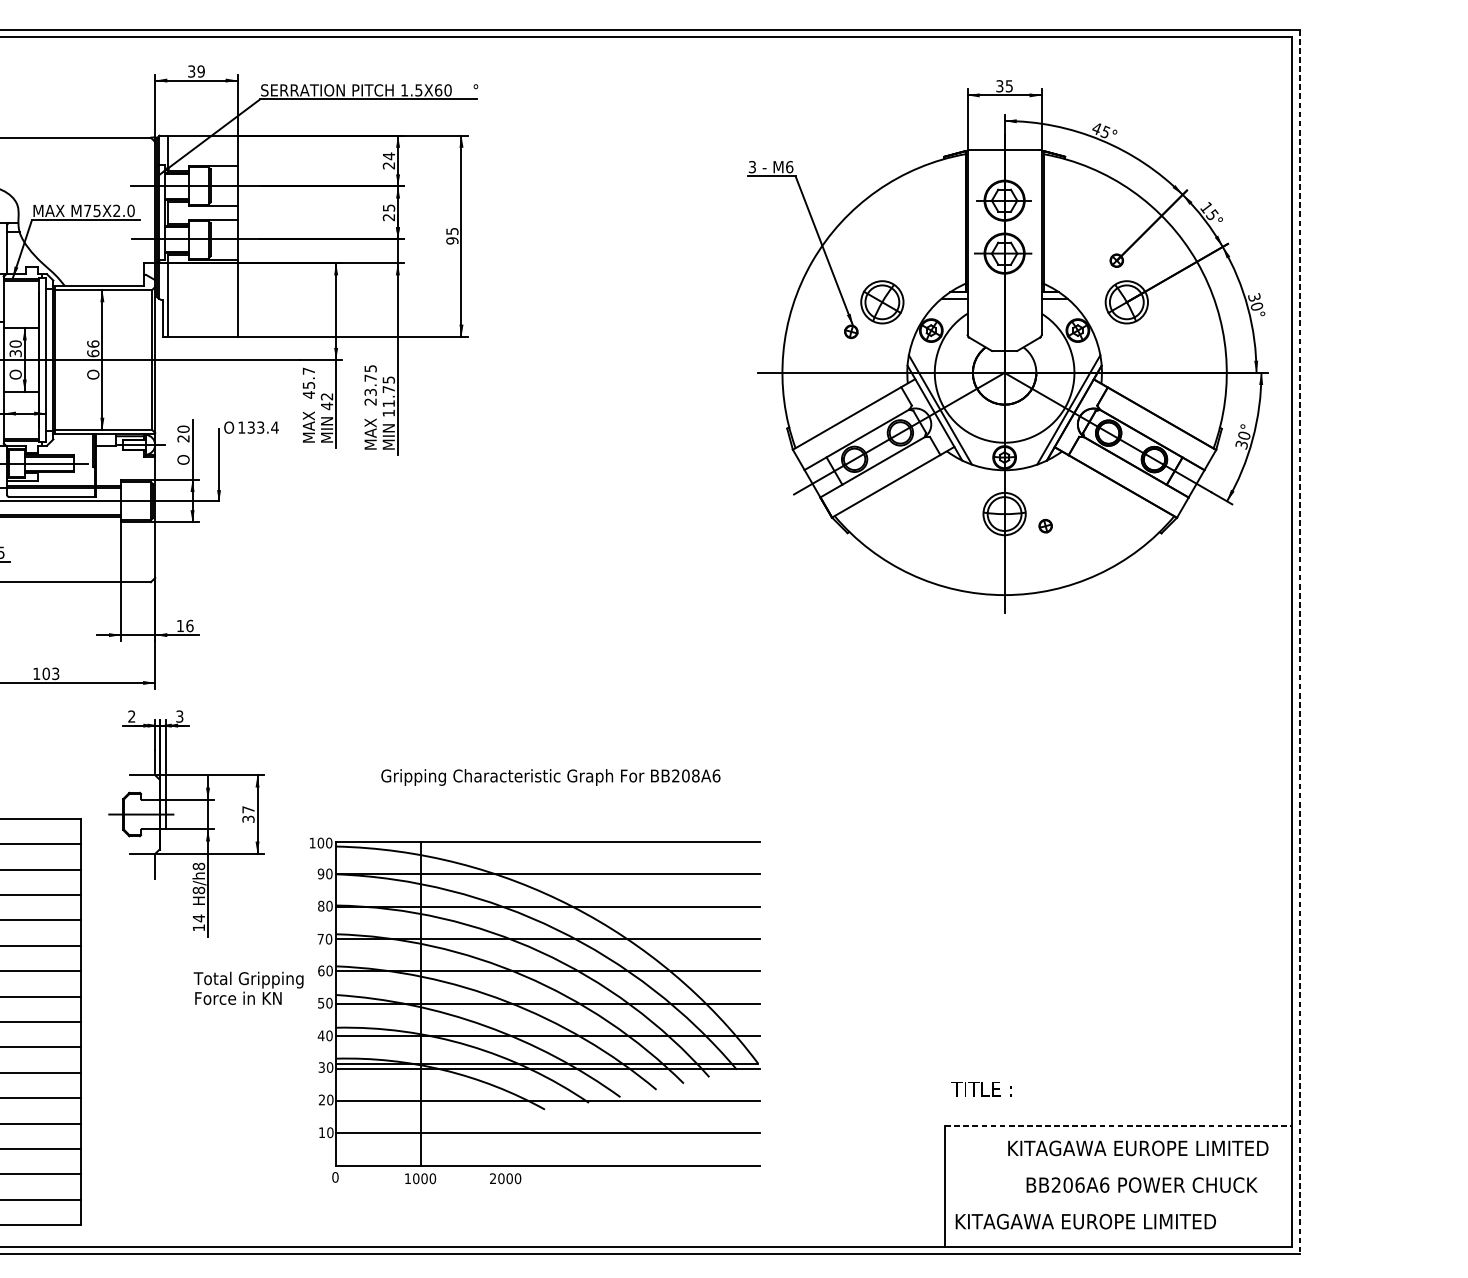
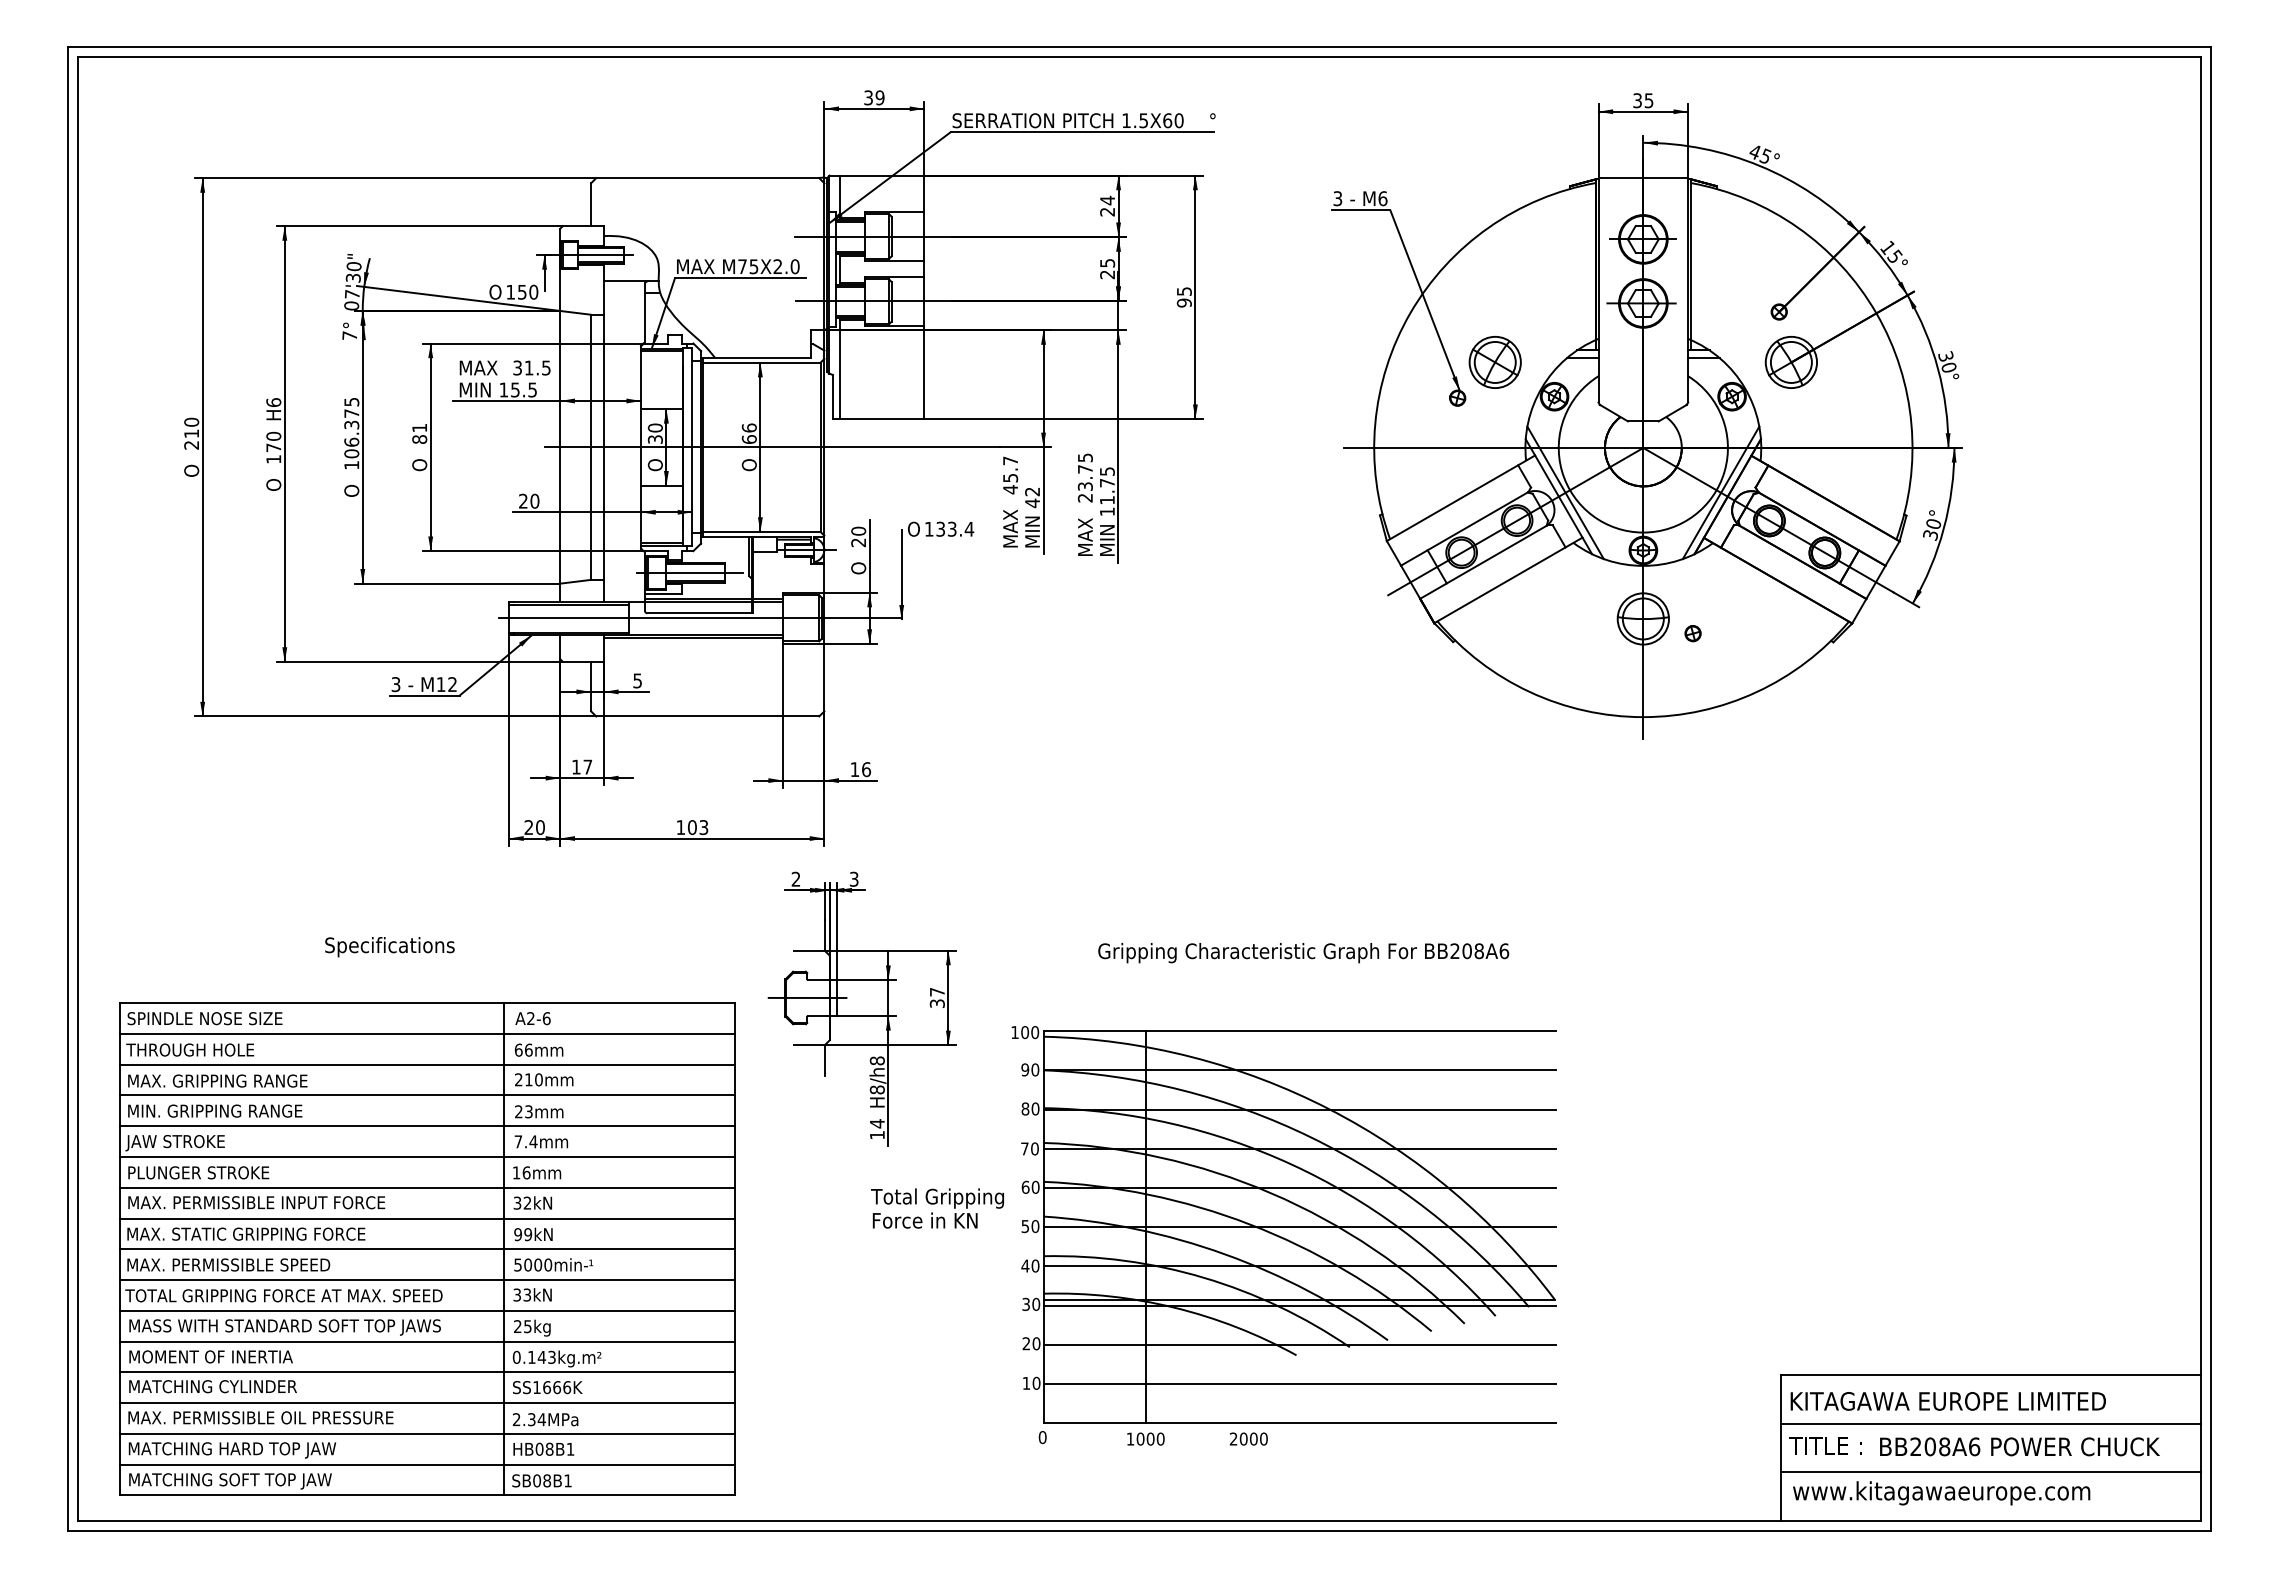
part: (1007, 346) -> (1646, 416), moved
line: (1299, 641) -> (2210, 788), dashed -> solid
text: (981, 1089) -> (1825, 1445), moved
line: (1118, 1125) -> (1991, 1374), dashed -> solid
text: (1137, 1148) -> (1947, 1401), moved
line: (1118, 1165) -> (1991, 1423), added
text: (1079, 1184) -> (1944, 1446), BB206A6 -> BB208A6
line: (1118, 1206) -> (1991, 1472), added
text: (1085, 1223) -> (1951, 1493), KITAGAWA EUROPE LIMITED -> www.kitagawaeurope.com

